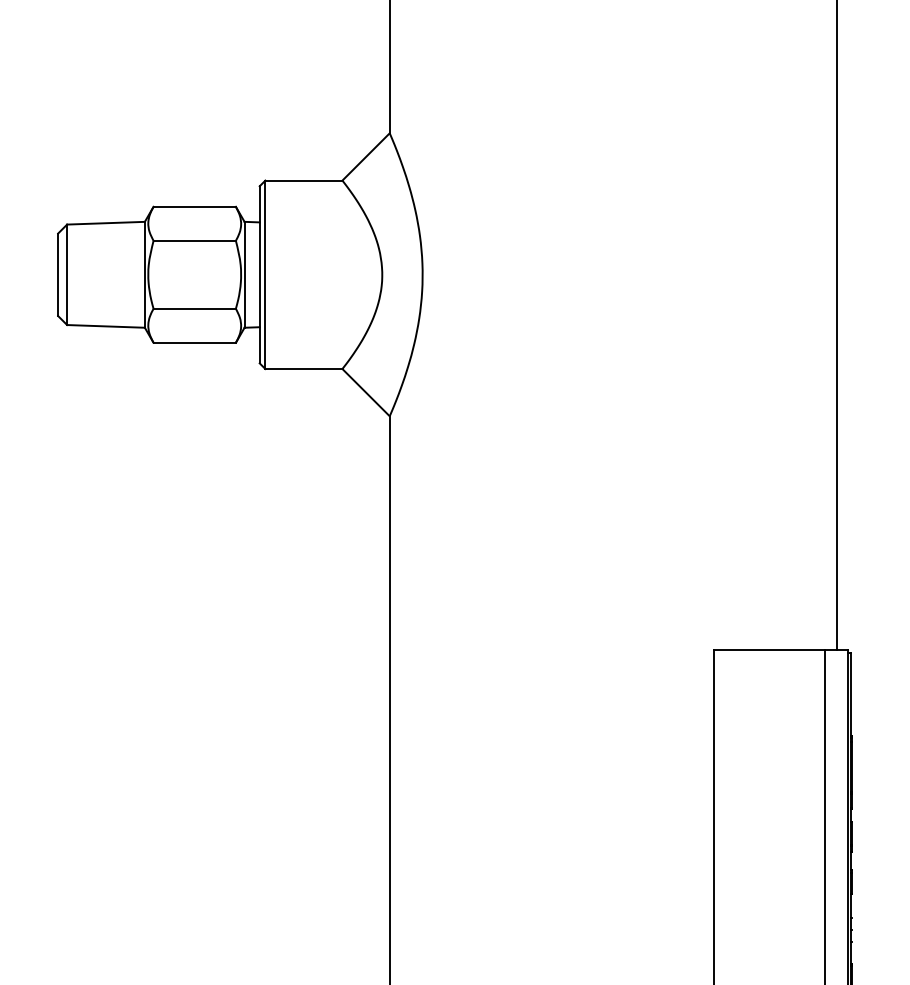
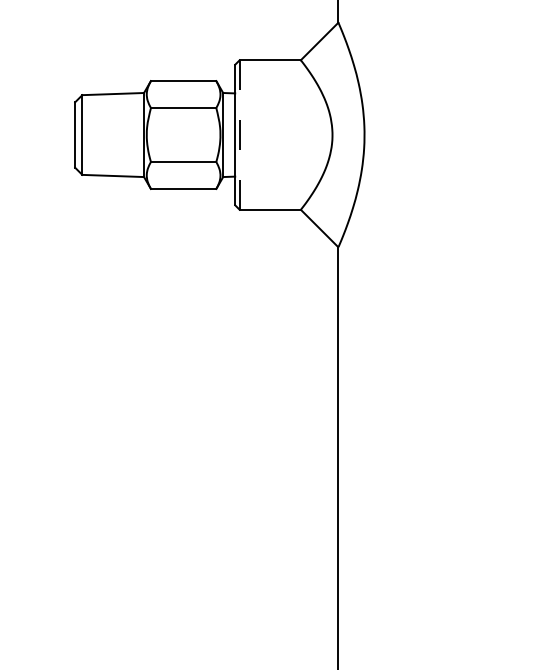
line: (265, 275) -> (239, 135), solid -> dashed

